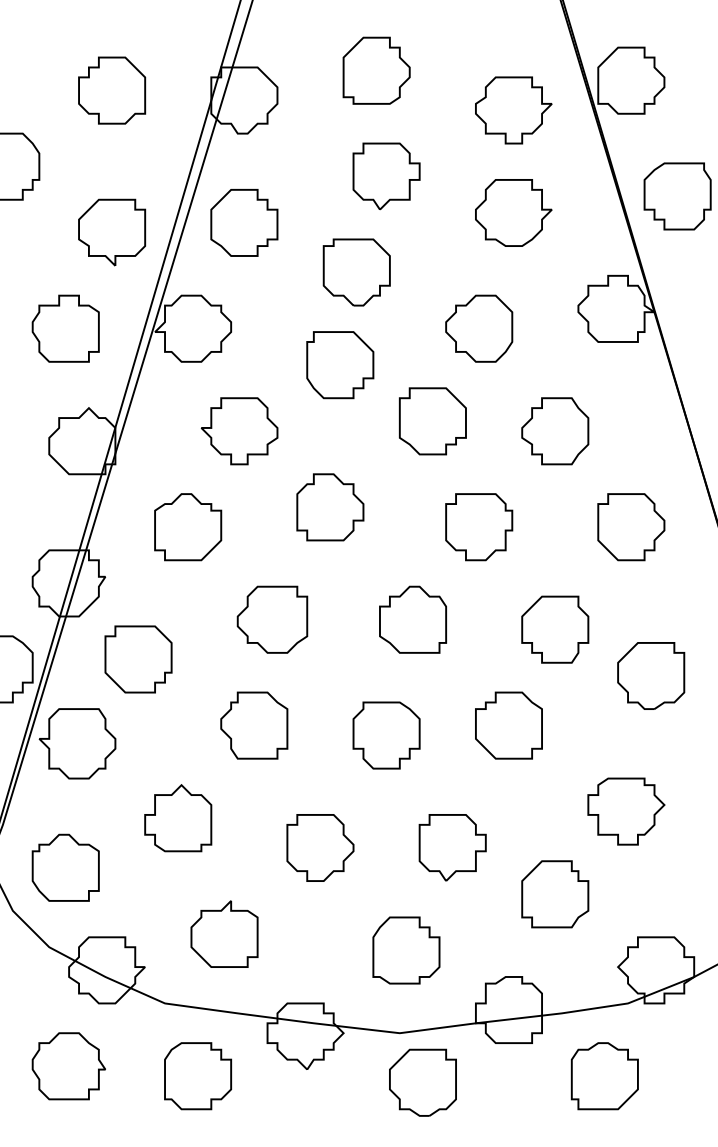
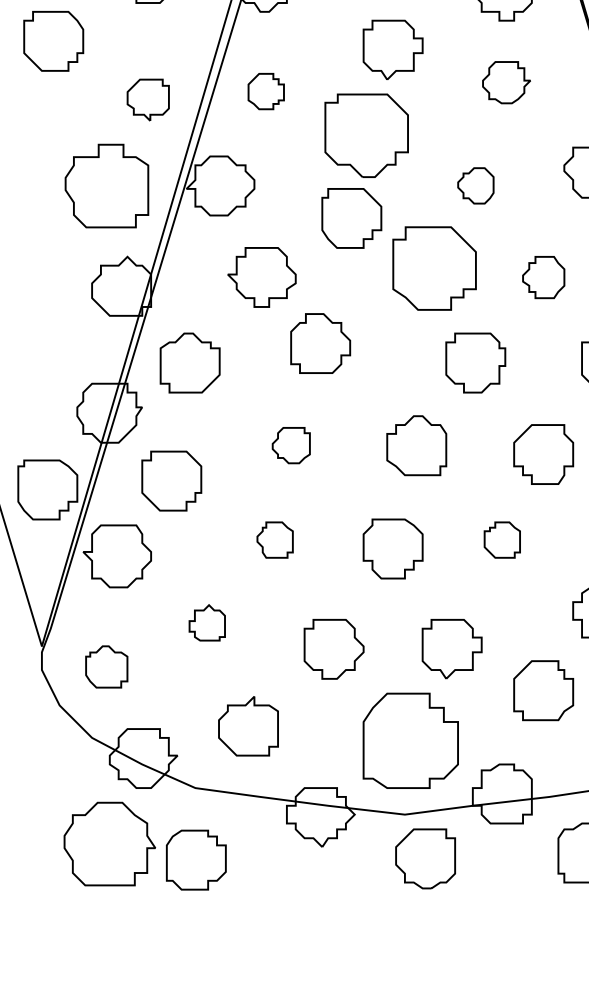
part: (513, 212) -> (506, 82), size x0.7
part: (244, 222) -> (266, 91), size x0.6
part: (112, 232) -> (148, 100), size x0.7
part: (356, 272) -> (366, 135), size x1.4
part: (65, 328) -> (106, 185), size x1.4
part: (479, 328) -> (476, 185), size x0.6
part: (432, 421) -> (434, 268), size x1.4
part: (555, 431) -> (543, 277), size x0.7
part: (330, 507) -> (320, 343), moved
part: (188, 527) -> (190, 363), moved
part: (272, 619) -> (291, 445), size x0.6
part: (254, 725) -> (275, 540), size x0.6
part: (508, 725) -> (501, 540), size x0.6
part: (178, 818) -> (207, 623), size x0.6
part: (65, 867) -> (106, 666), size x0.7
part: (406, 950) -> (410, 740), size x1.6
part: (68, 1066) -> (109, 844), size x1.4
part: (198, 1076) -> (196, 860), moved

